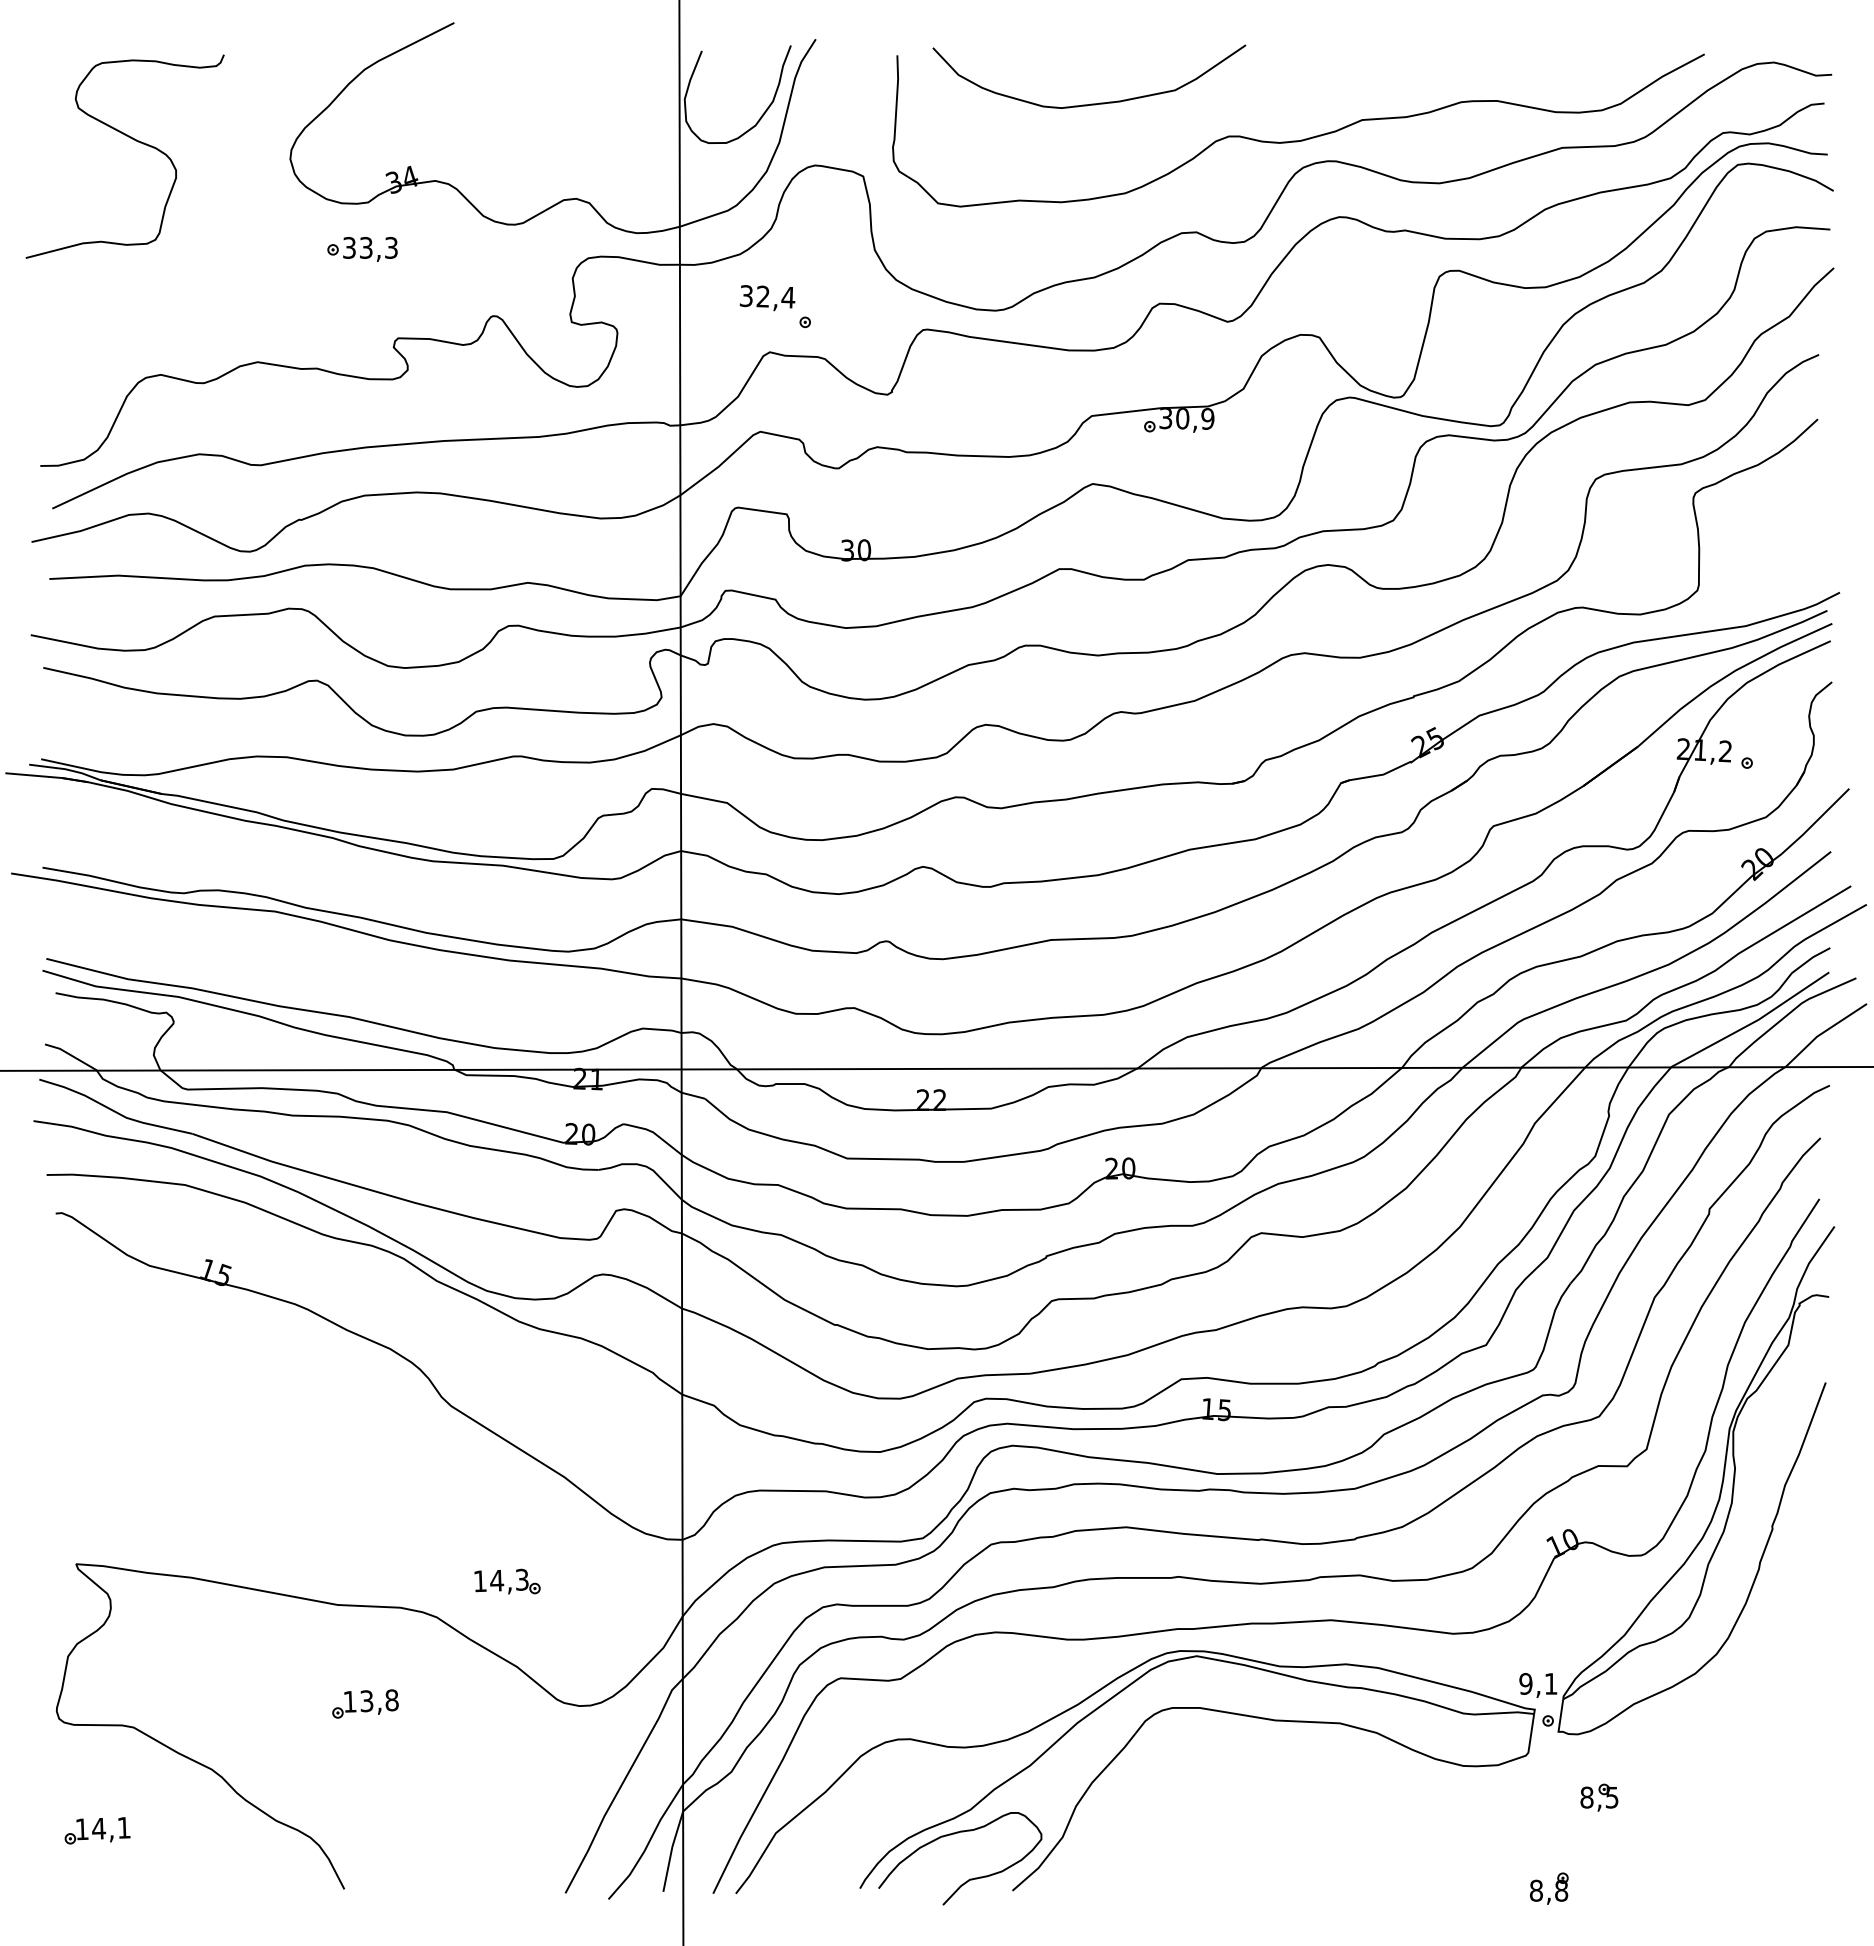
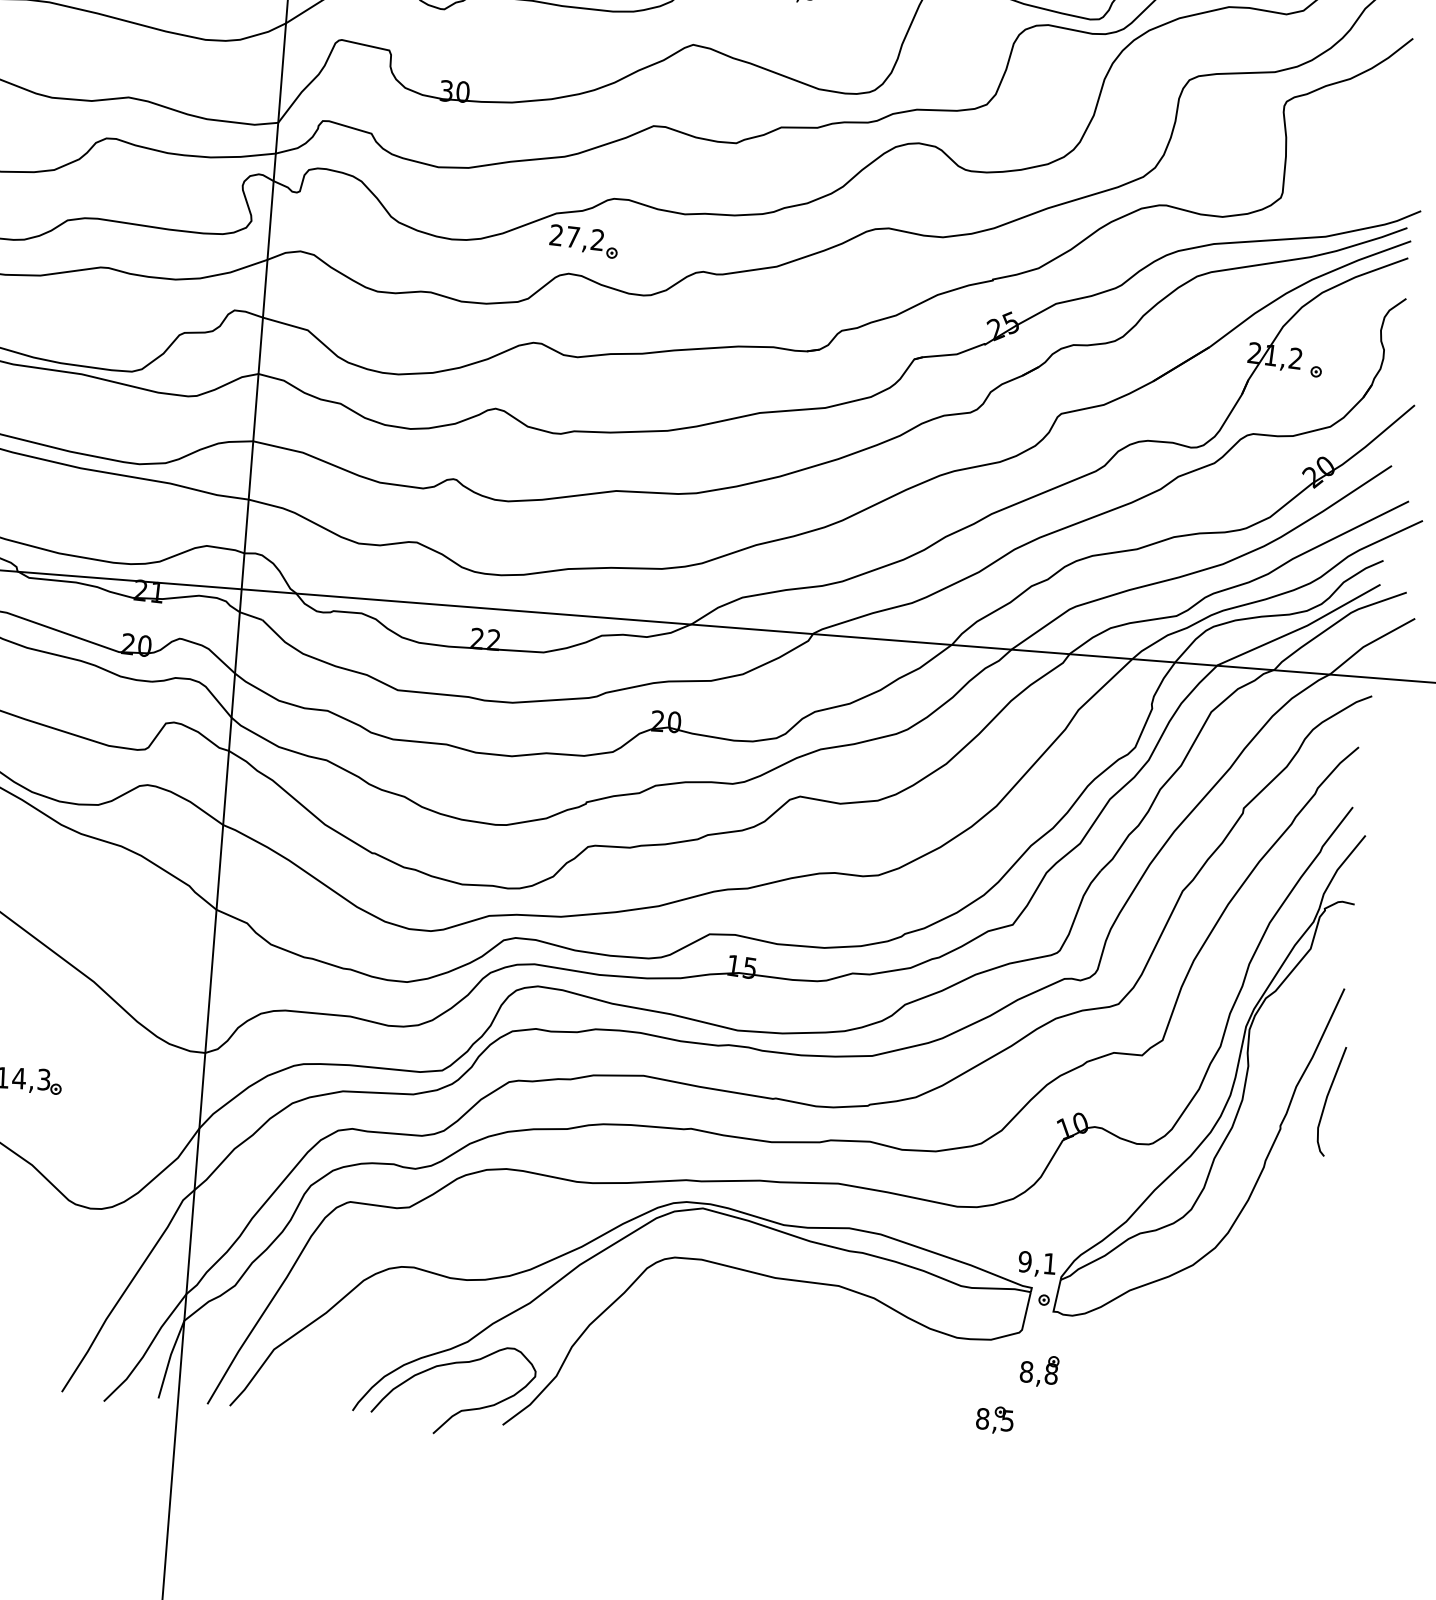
part: (998, 691) -> (583, 241), added
curve: (1817, 1496) -> (1327, 1100), added
part: (1599, 1797) -> (995, 1419), moved
part: (1555, 1886) -> (1045, 1369), moved

